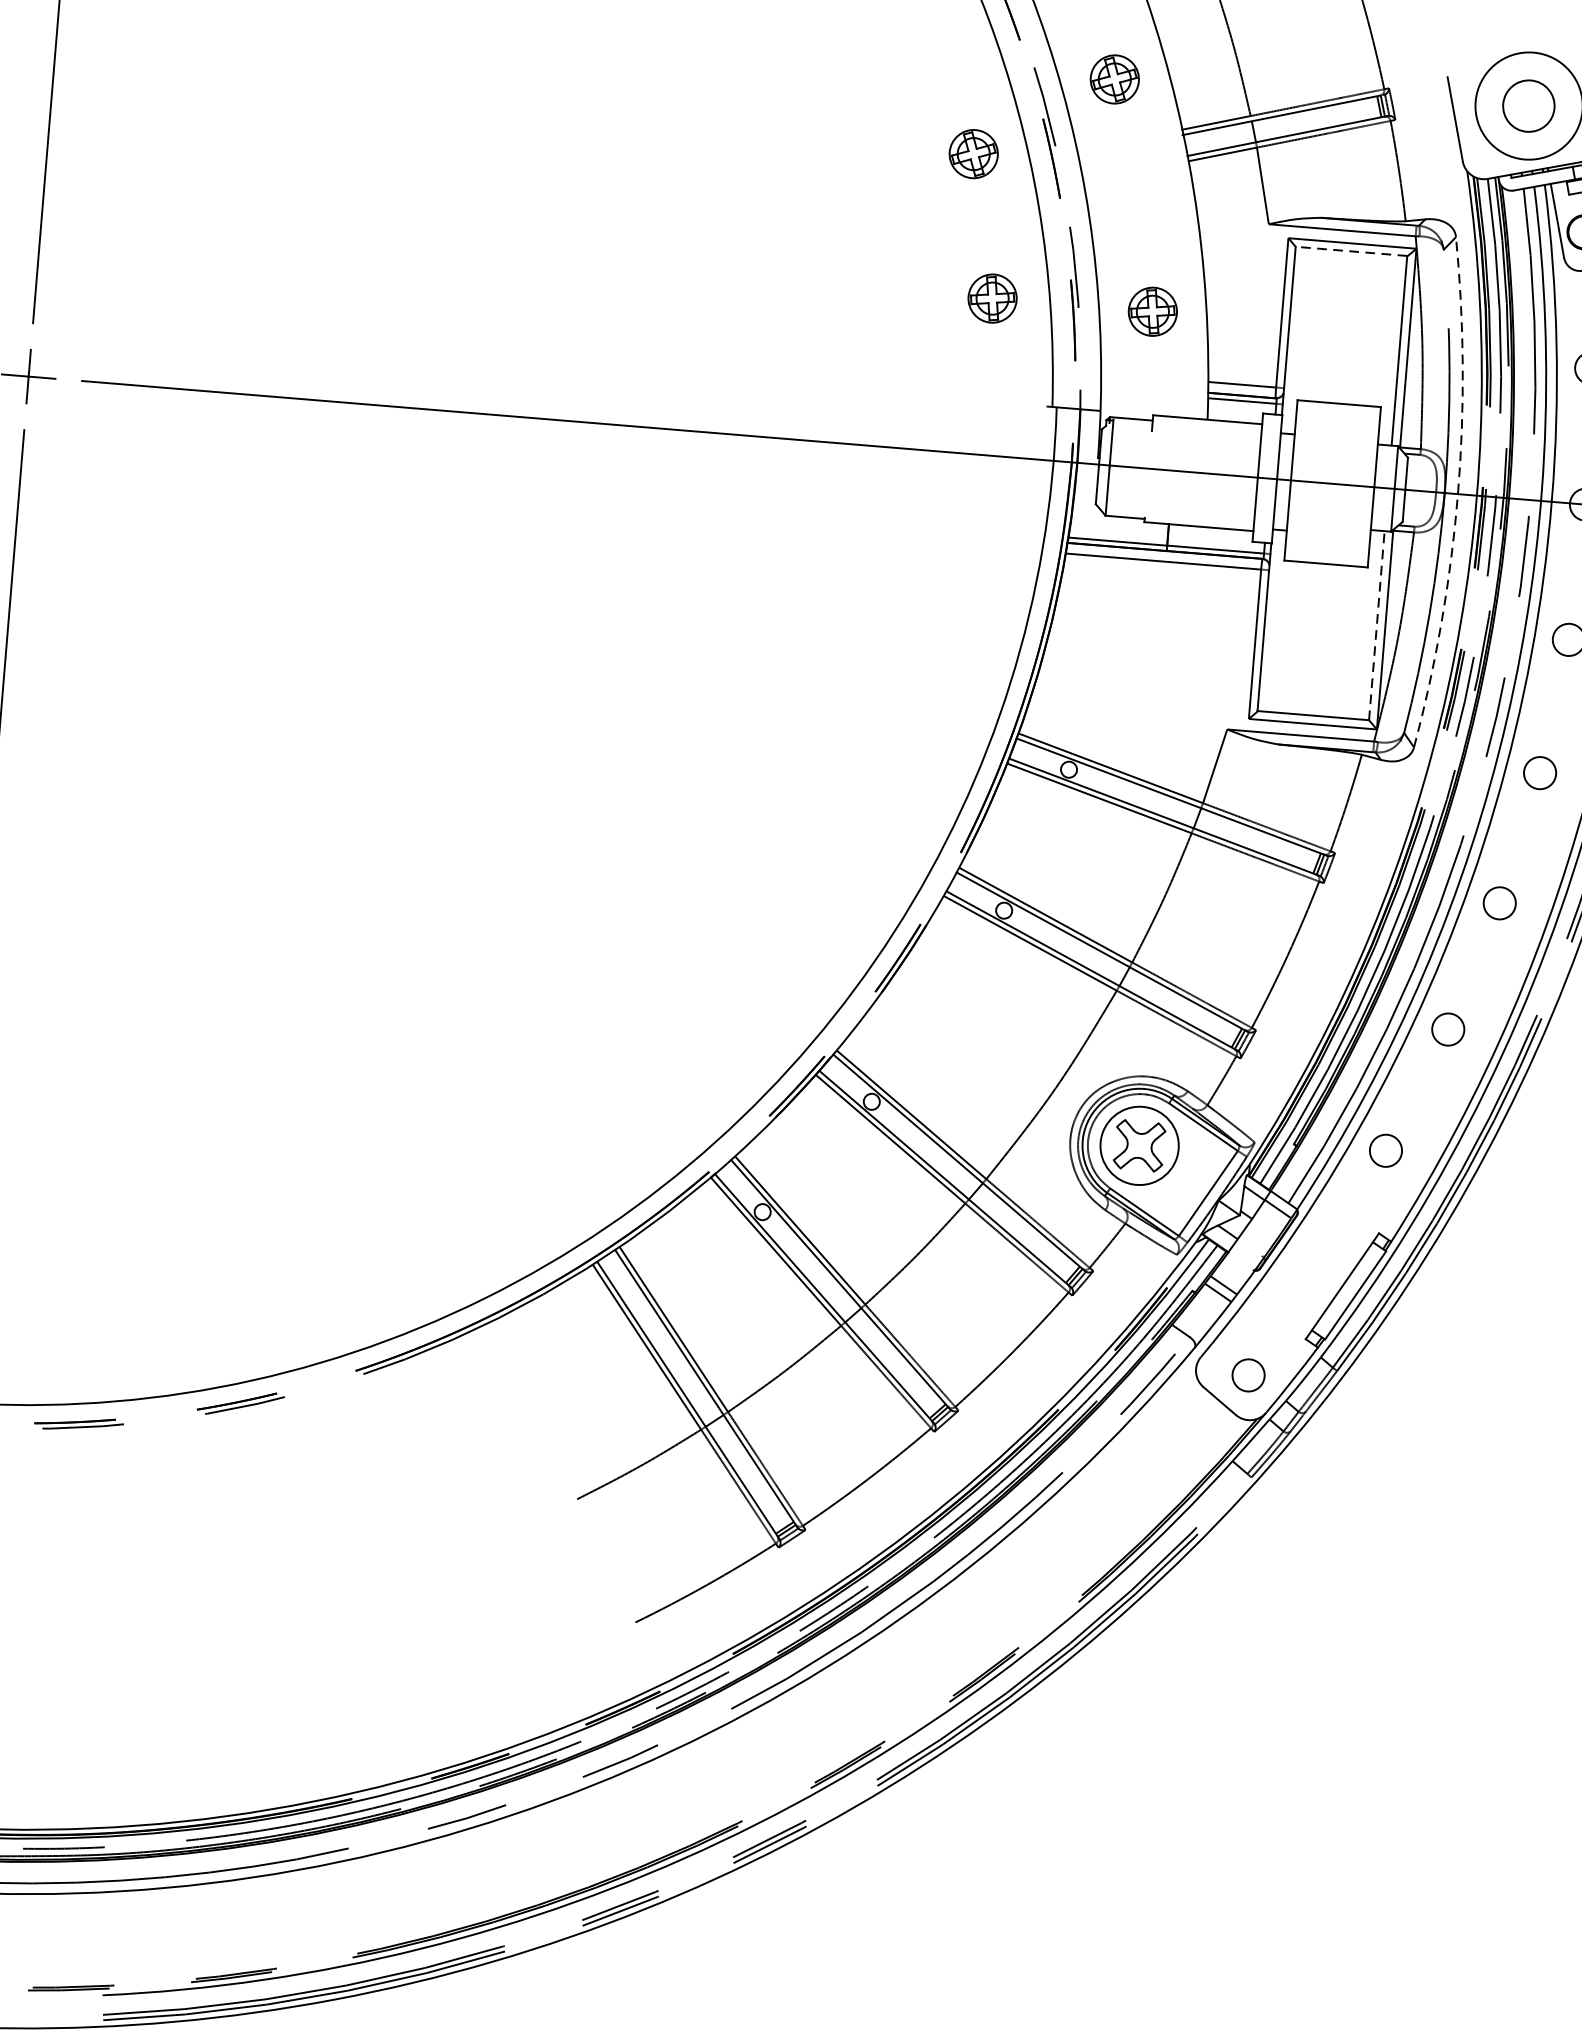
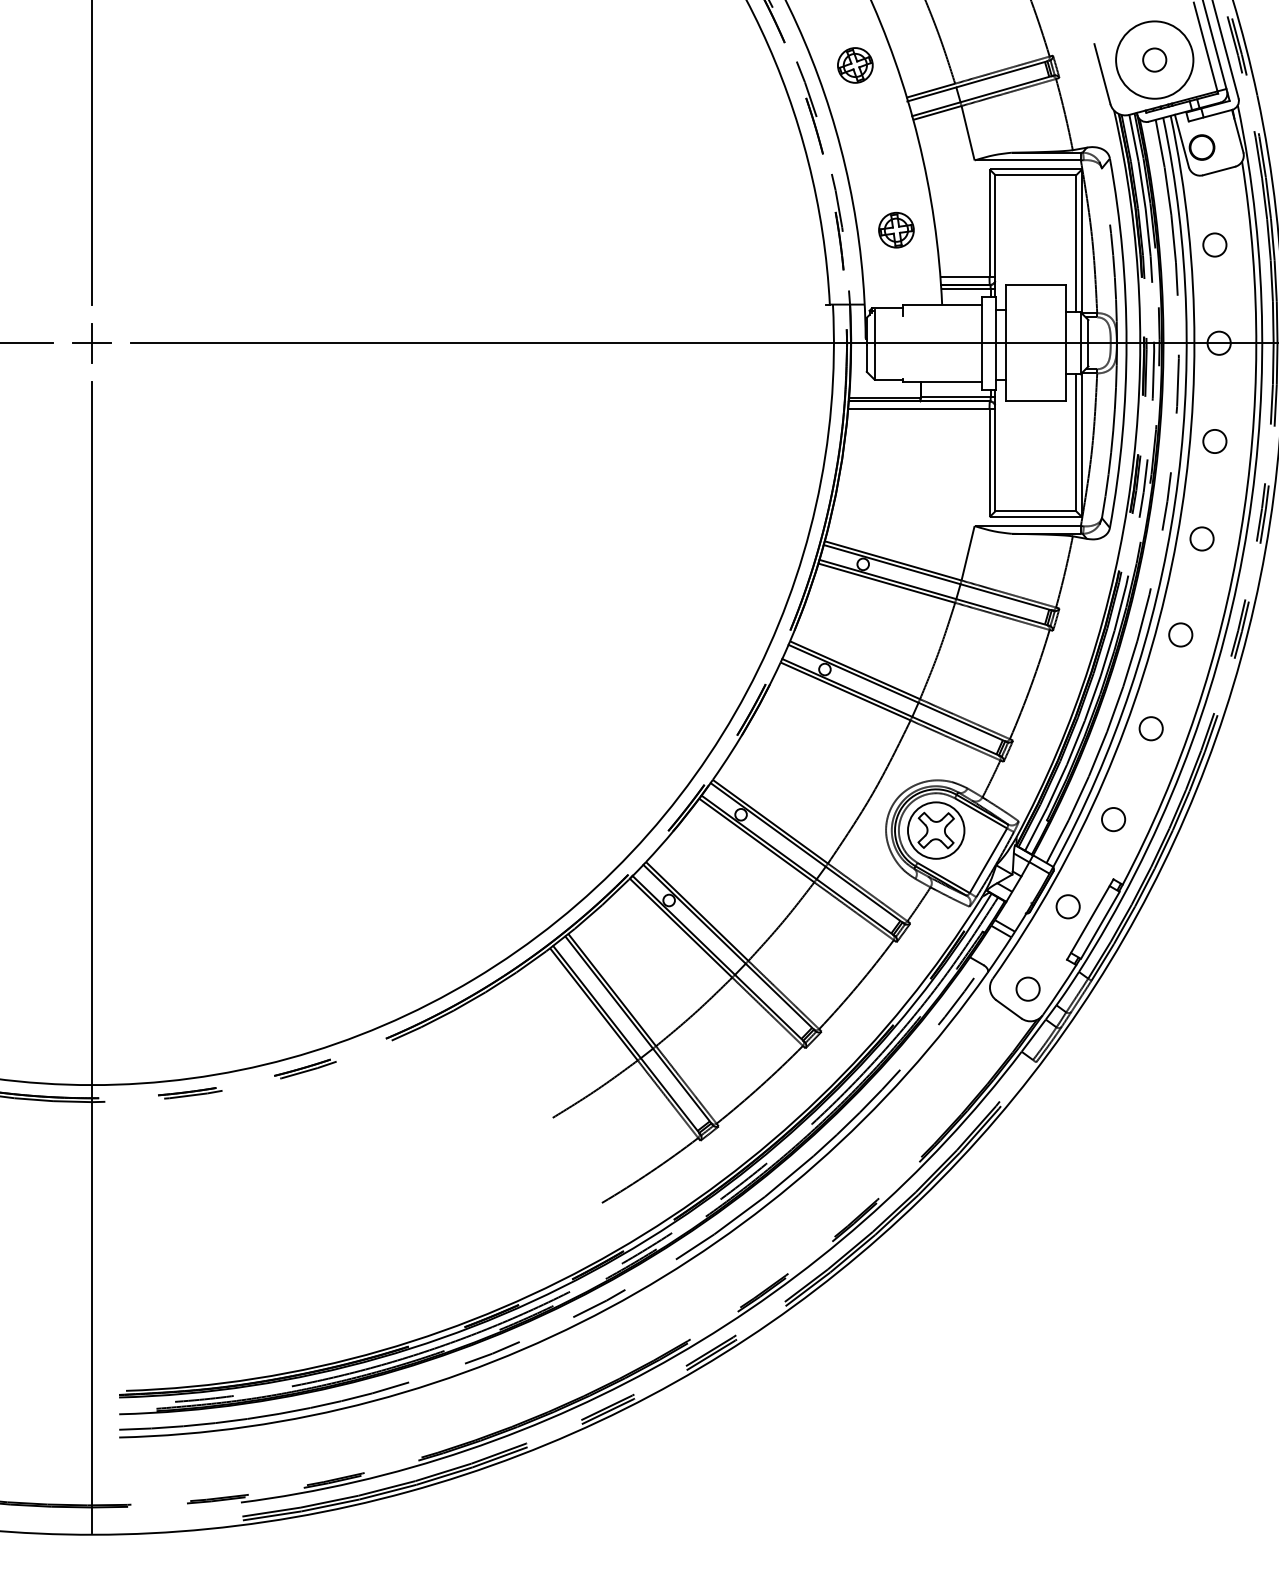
circle: (1528, 105) -> (1154, 59), size x0.62
part: (973, 154) -> (758, 127), removed
line: (1351, 251) -> (1035, 175), dashed -> solid
part: (992, 297) -> (780, 229), removed
arc: (1457, 494) -> (1126, 343), dashed -> solid
line: (1376, 625) -> (1075, 442), dashed -> solid
circle: (1312, 1265) -> (1067, 906), added

